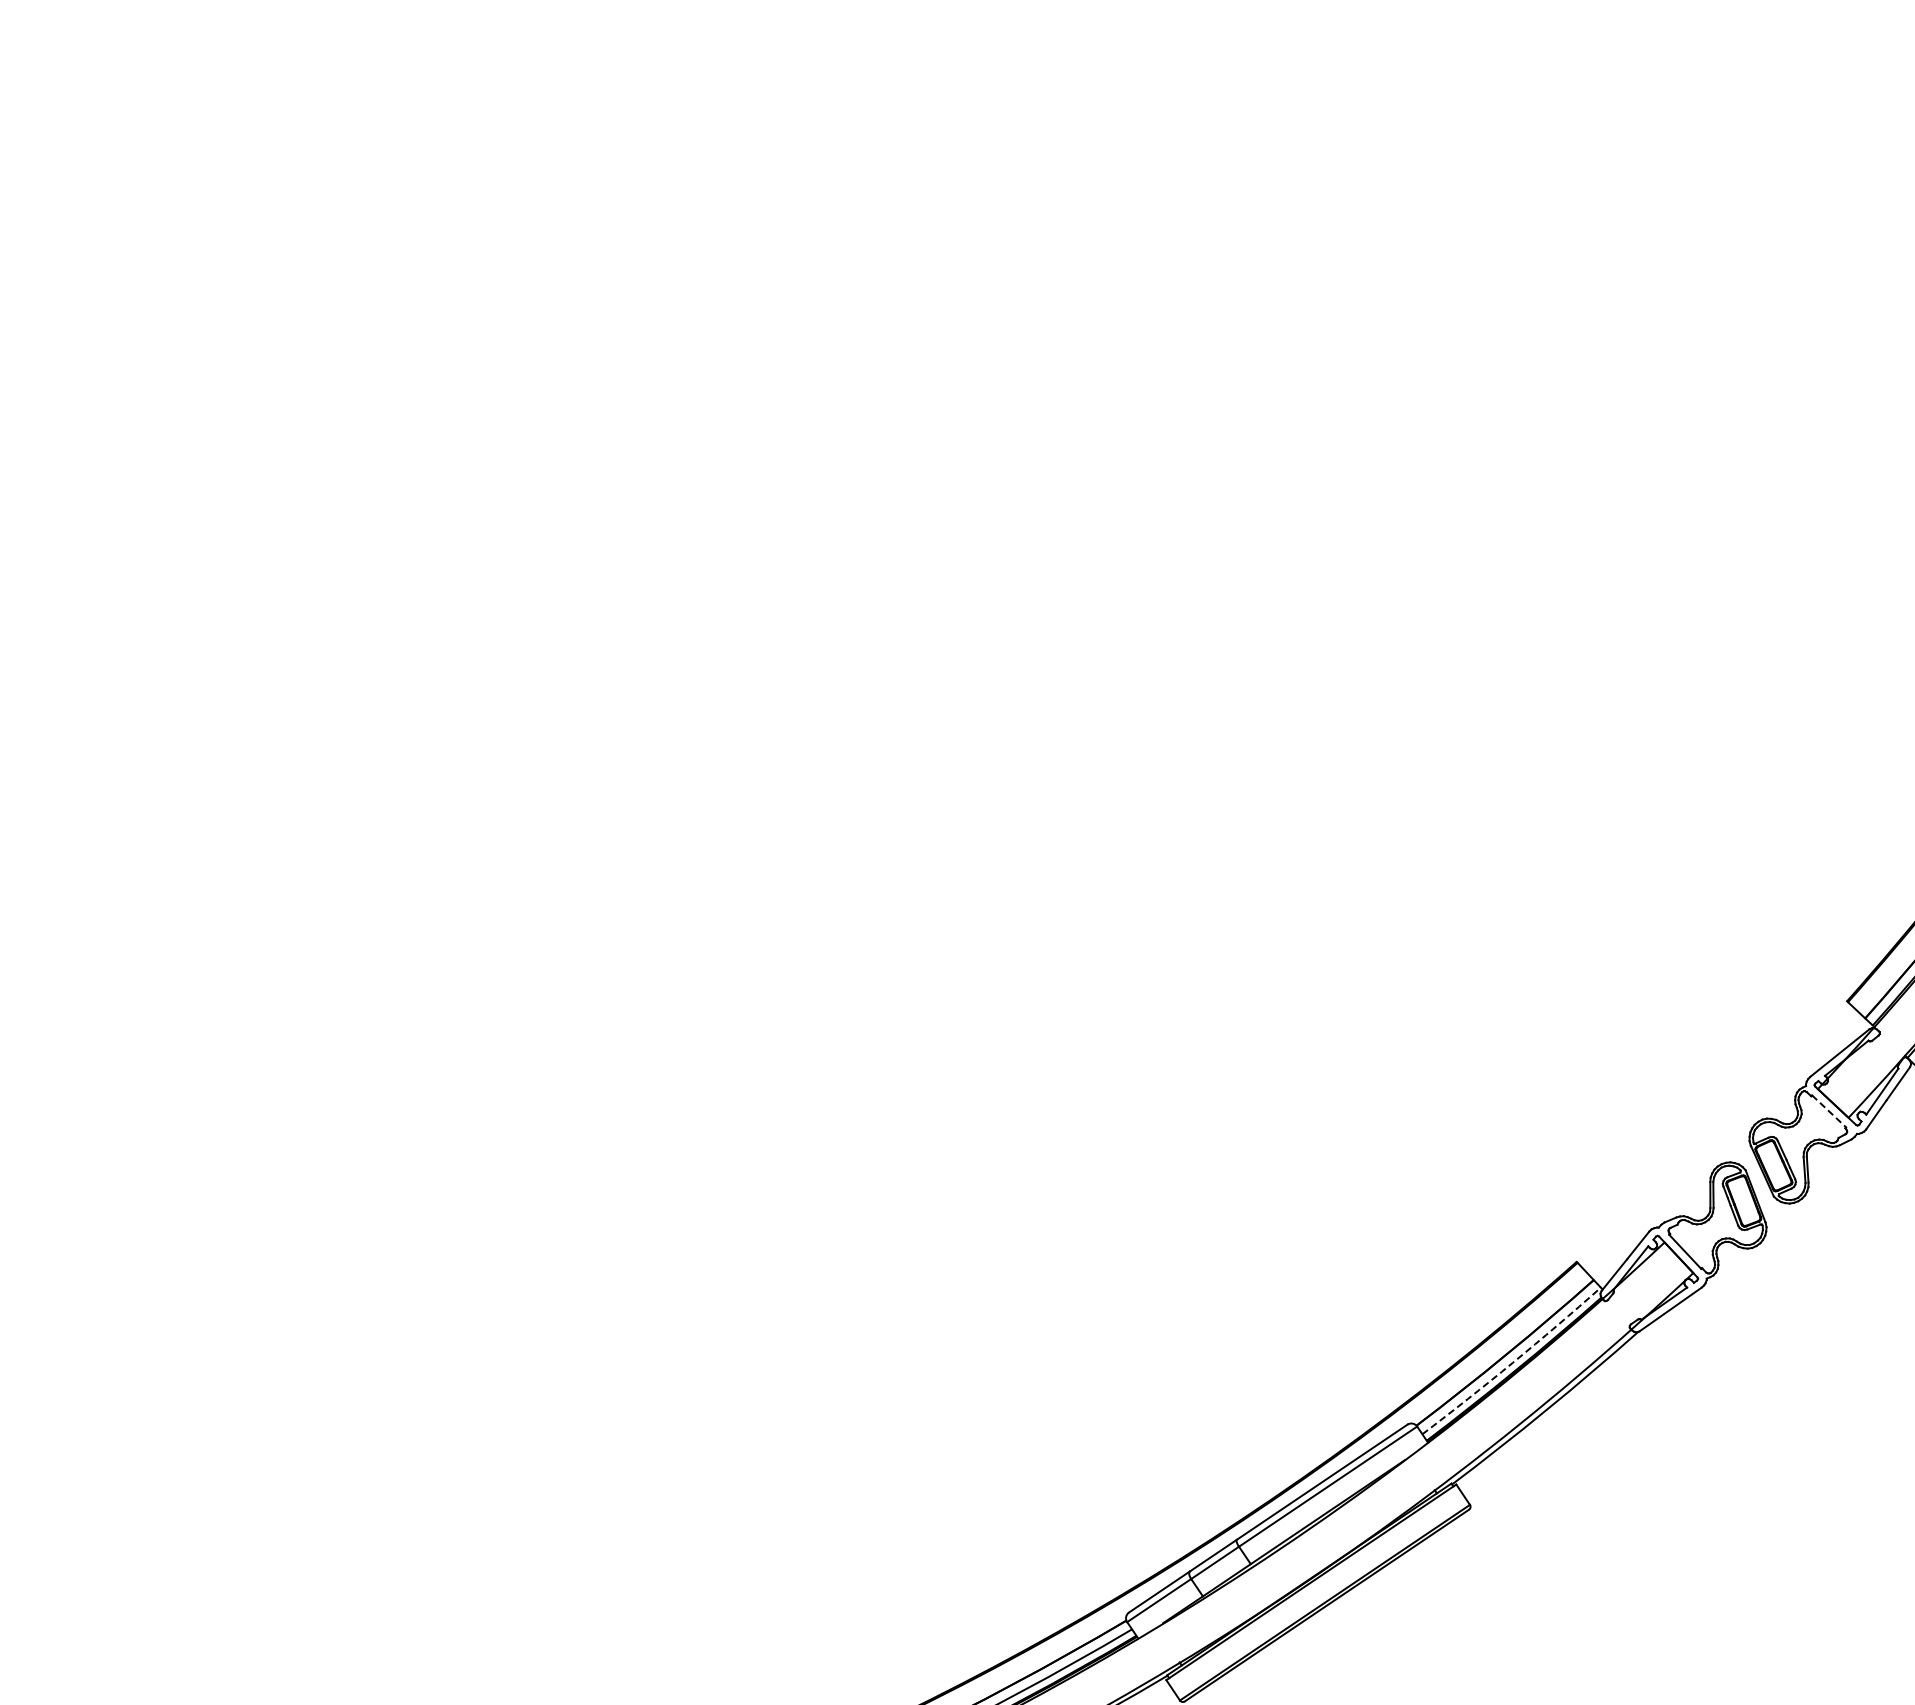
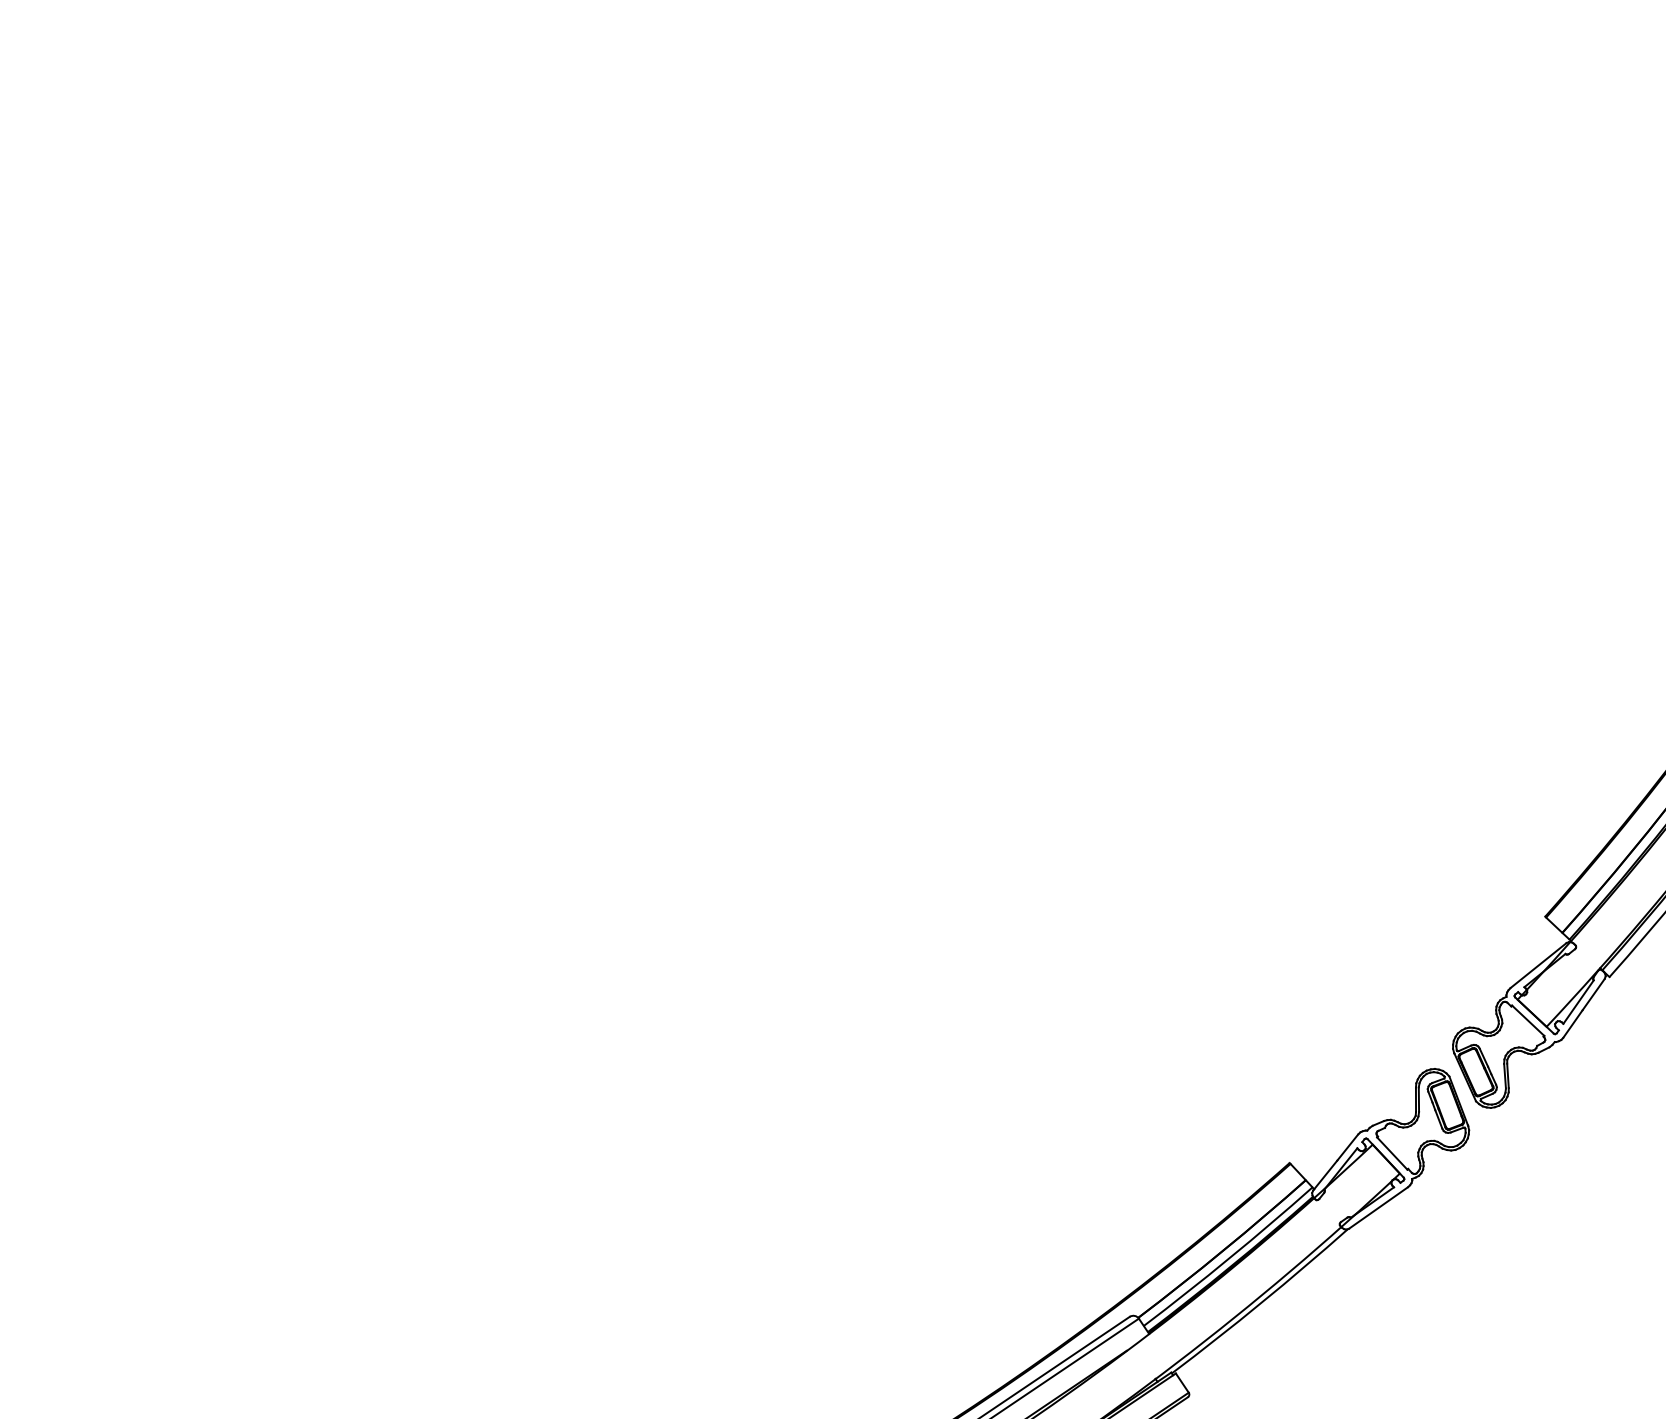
line: (1829, 1111) -> (1528, 1020), dashed -> solid
arc: (1513, 1362) -> (1229, 1258), dashed -> solid

